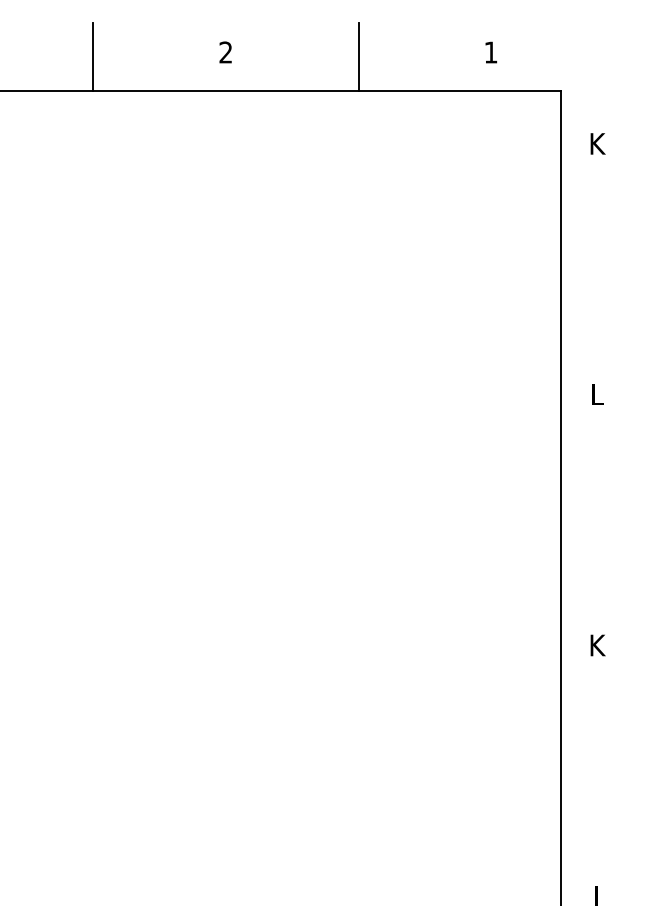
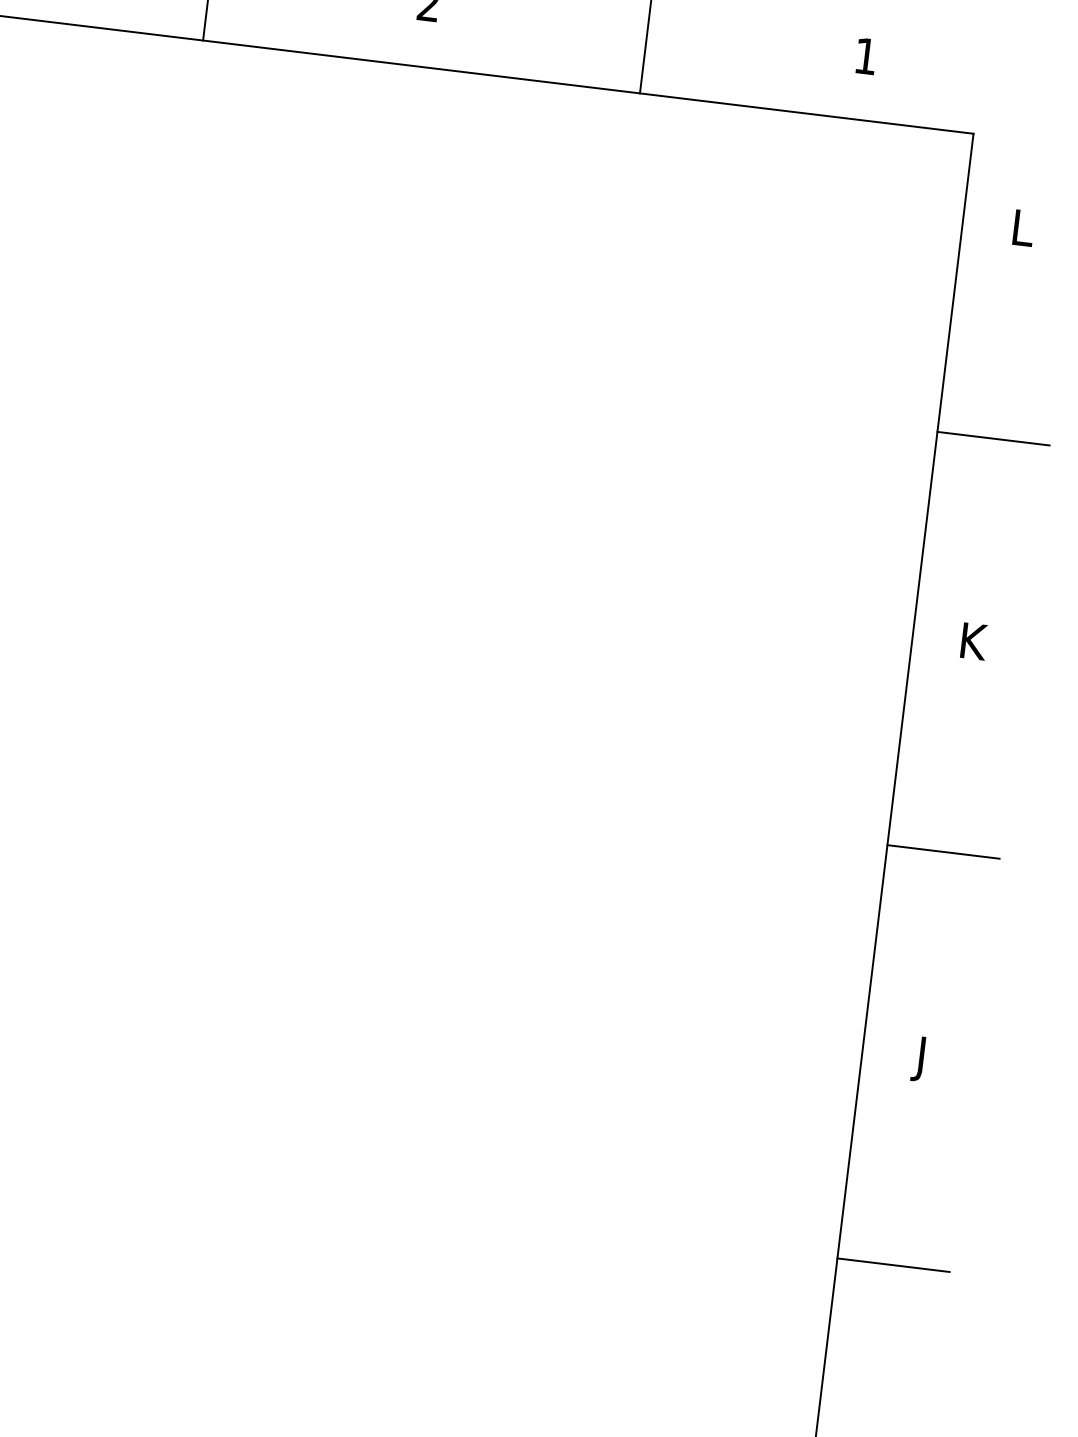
text: (597, 143) -> (1023, 227), K -> L
line: (594, 272) -> (992, 439), added
text: (597, 394) -> (973, 641), L -> K
line: (594, 522) -> (942, 851), added
text: (597, 648) -> (922, 1059), K -> J
line: (594, 773) -> (892, 1264), added

